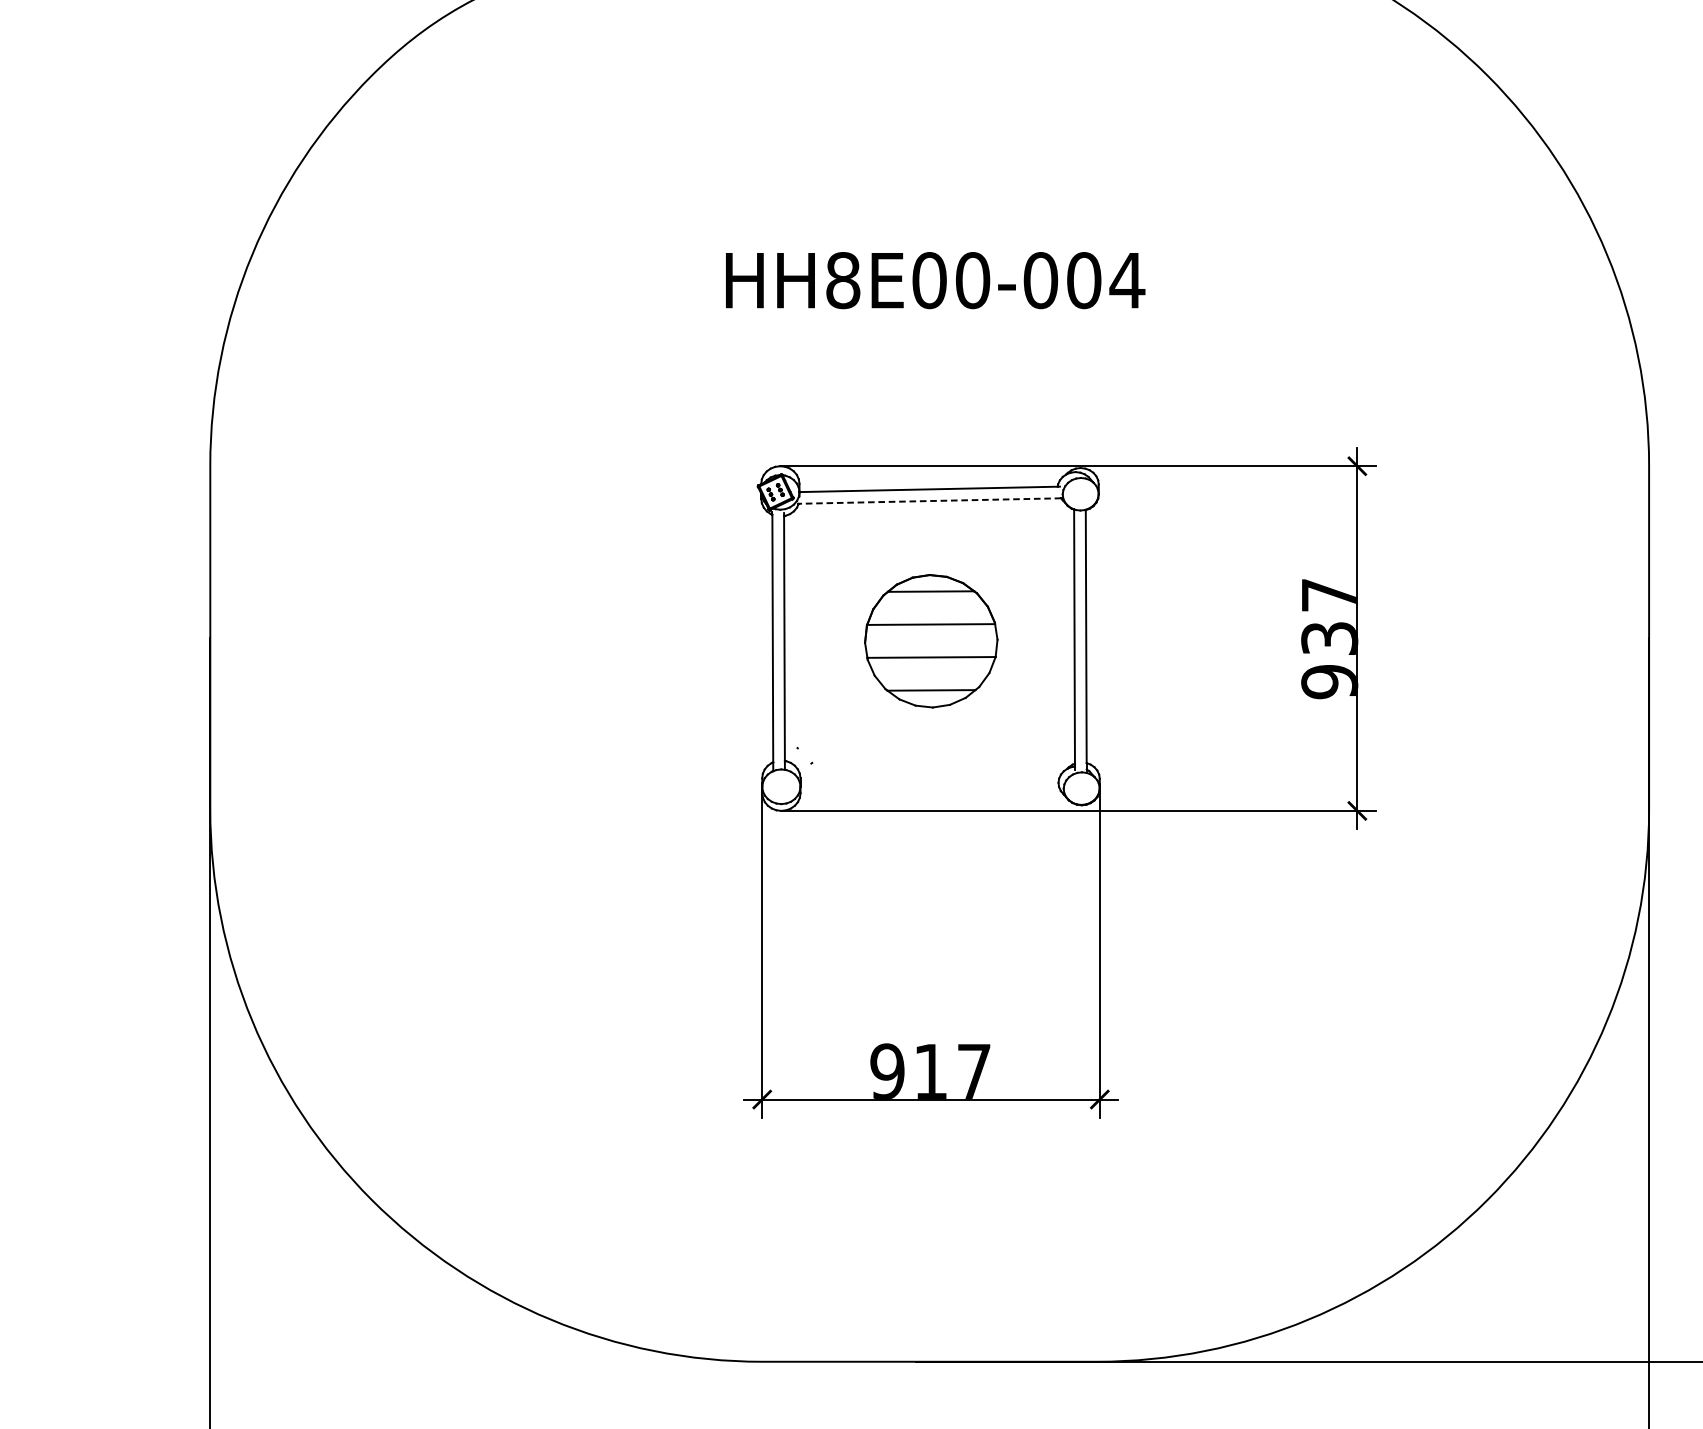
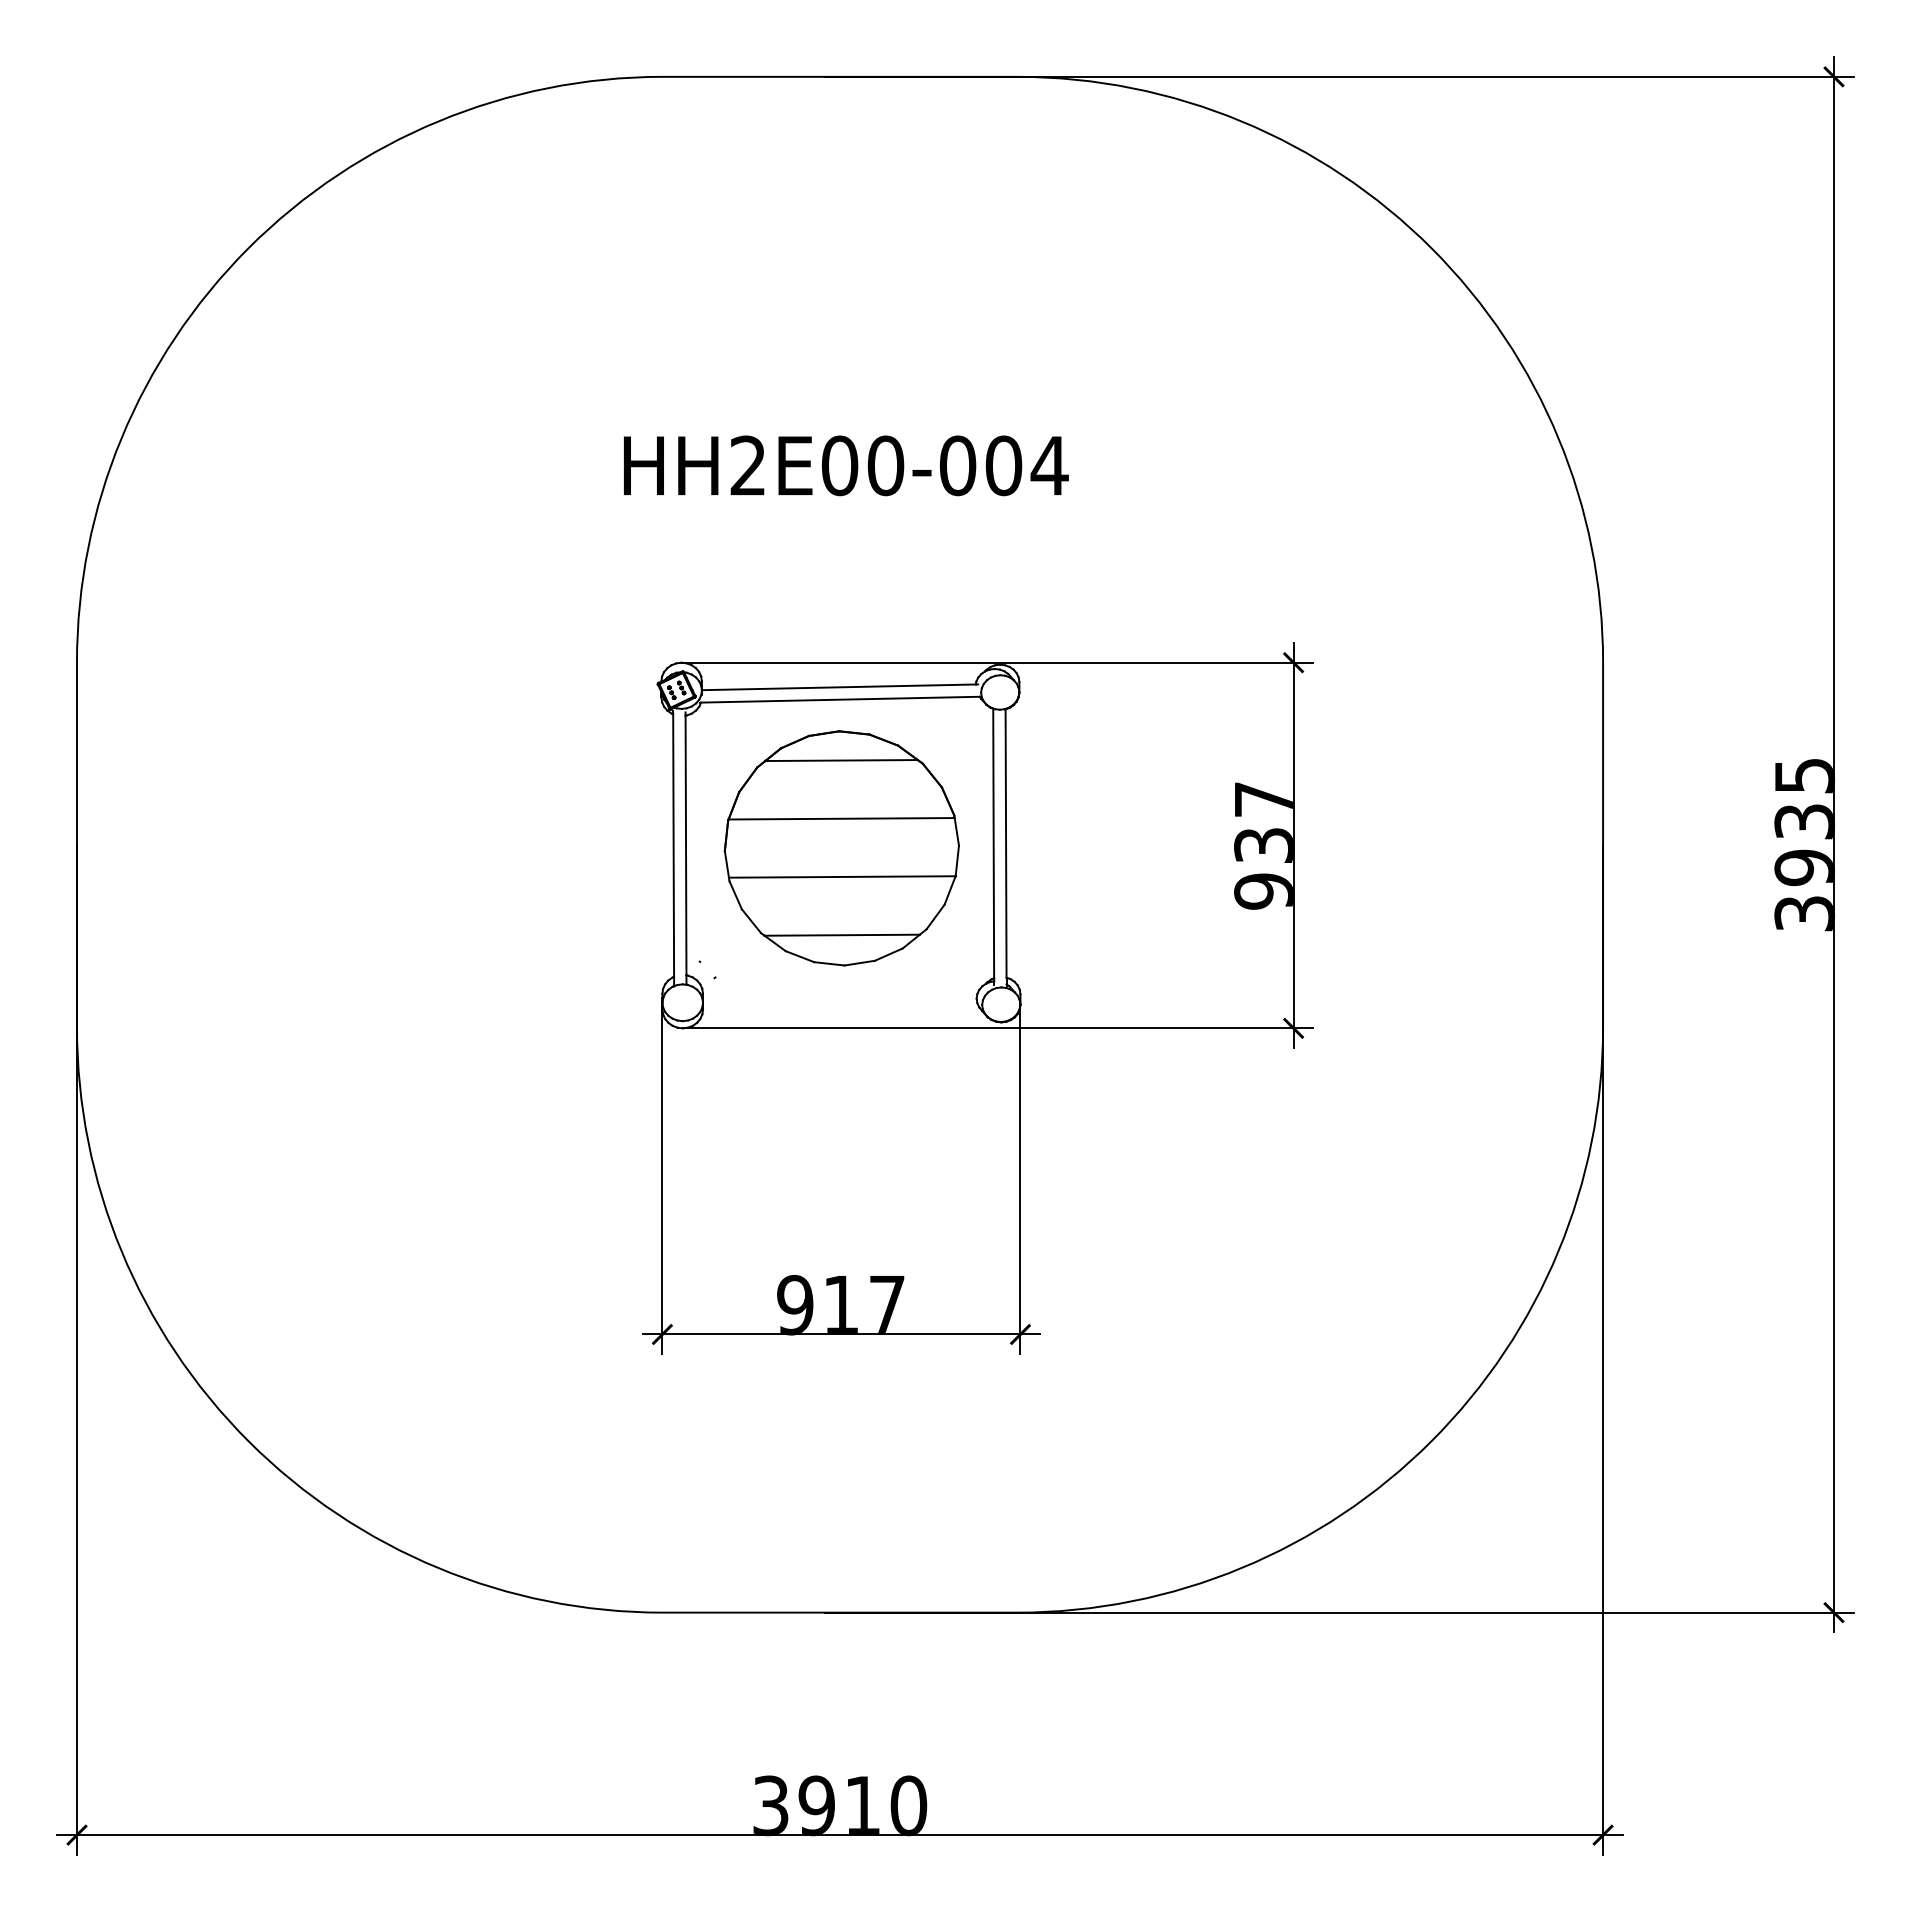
text: (843, 280) -> (748, 465), HH8E00-004 -> HH2E00-004
line: (929, 500) -> (839, 699), dashed -> solid
part: (931, 641) -> (841, 848), size x1.67

